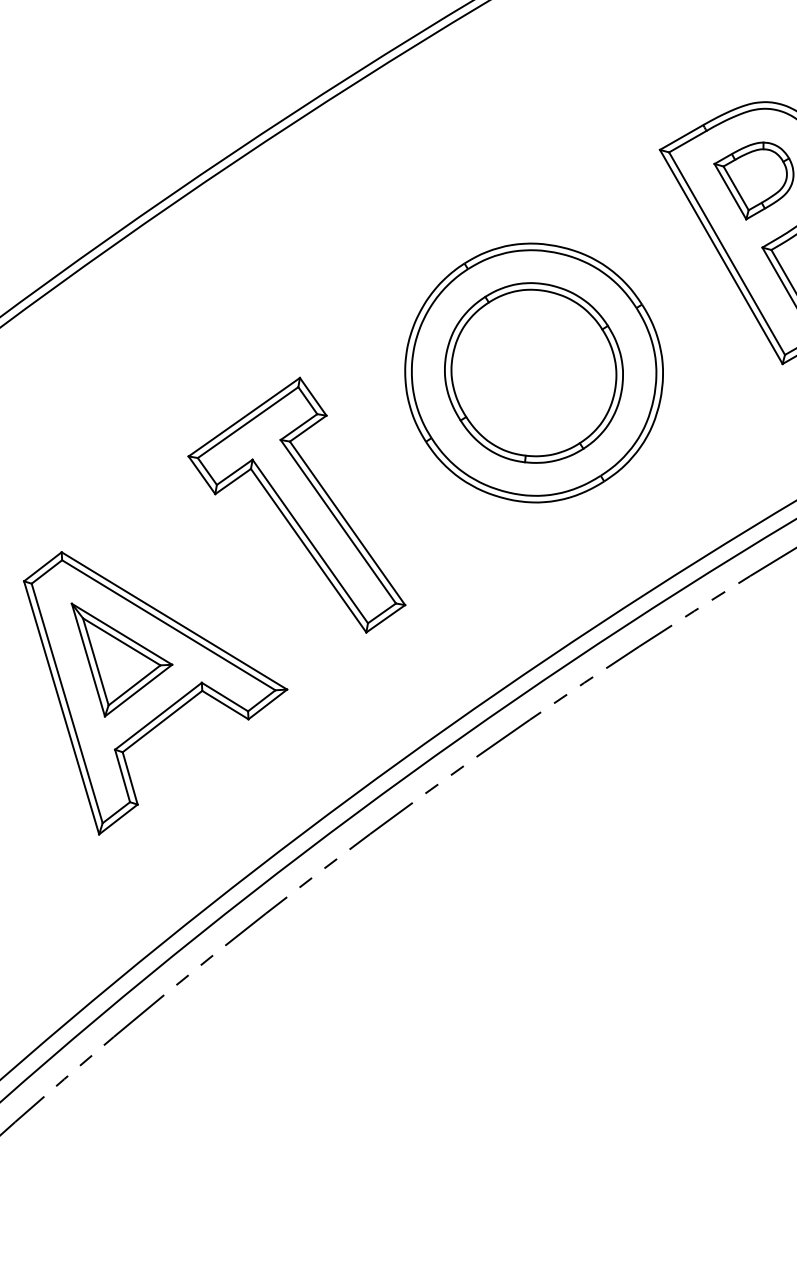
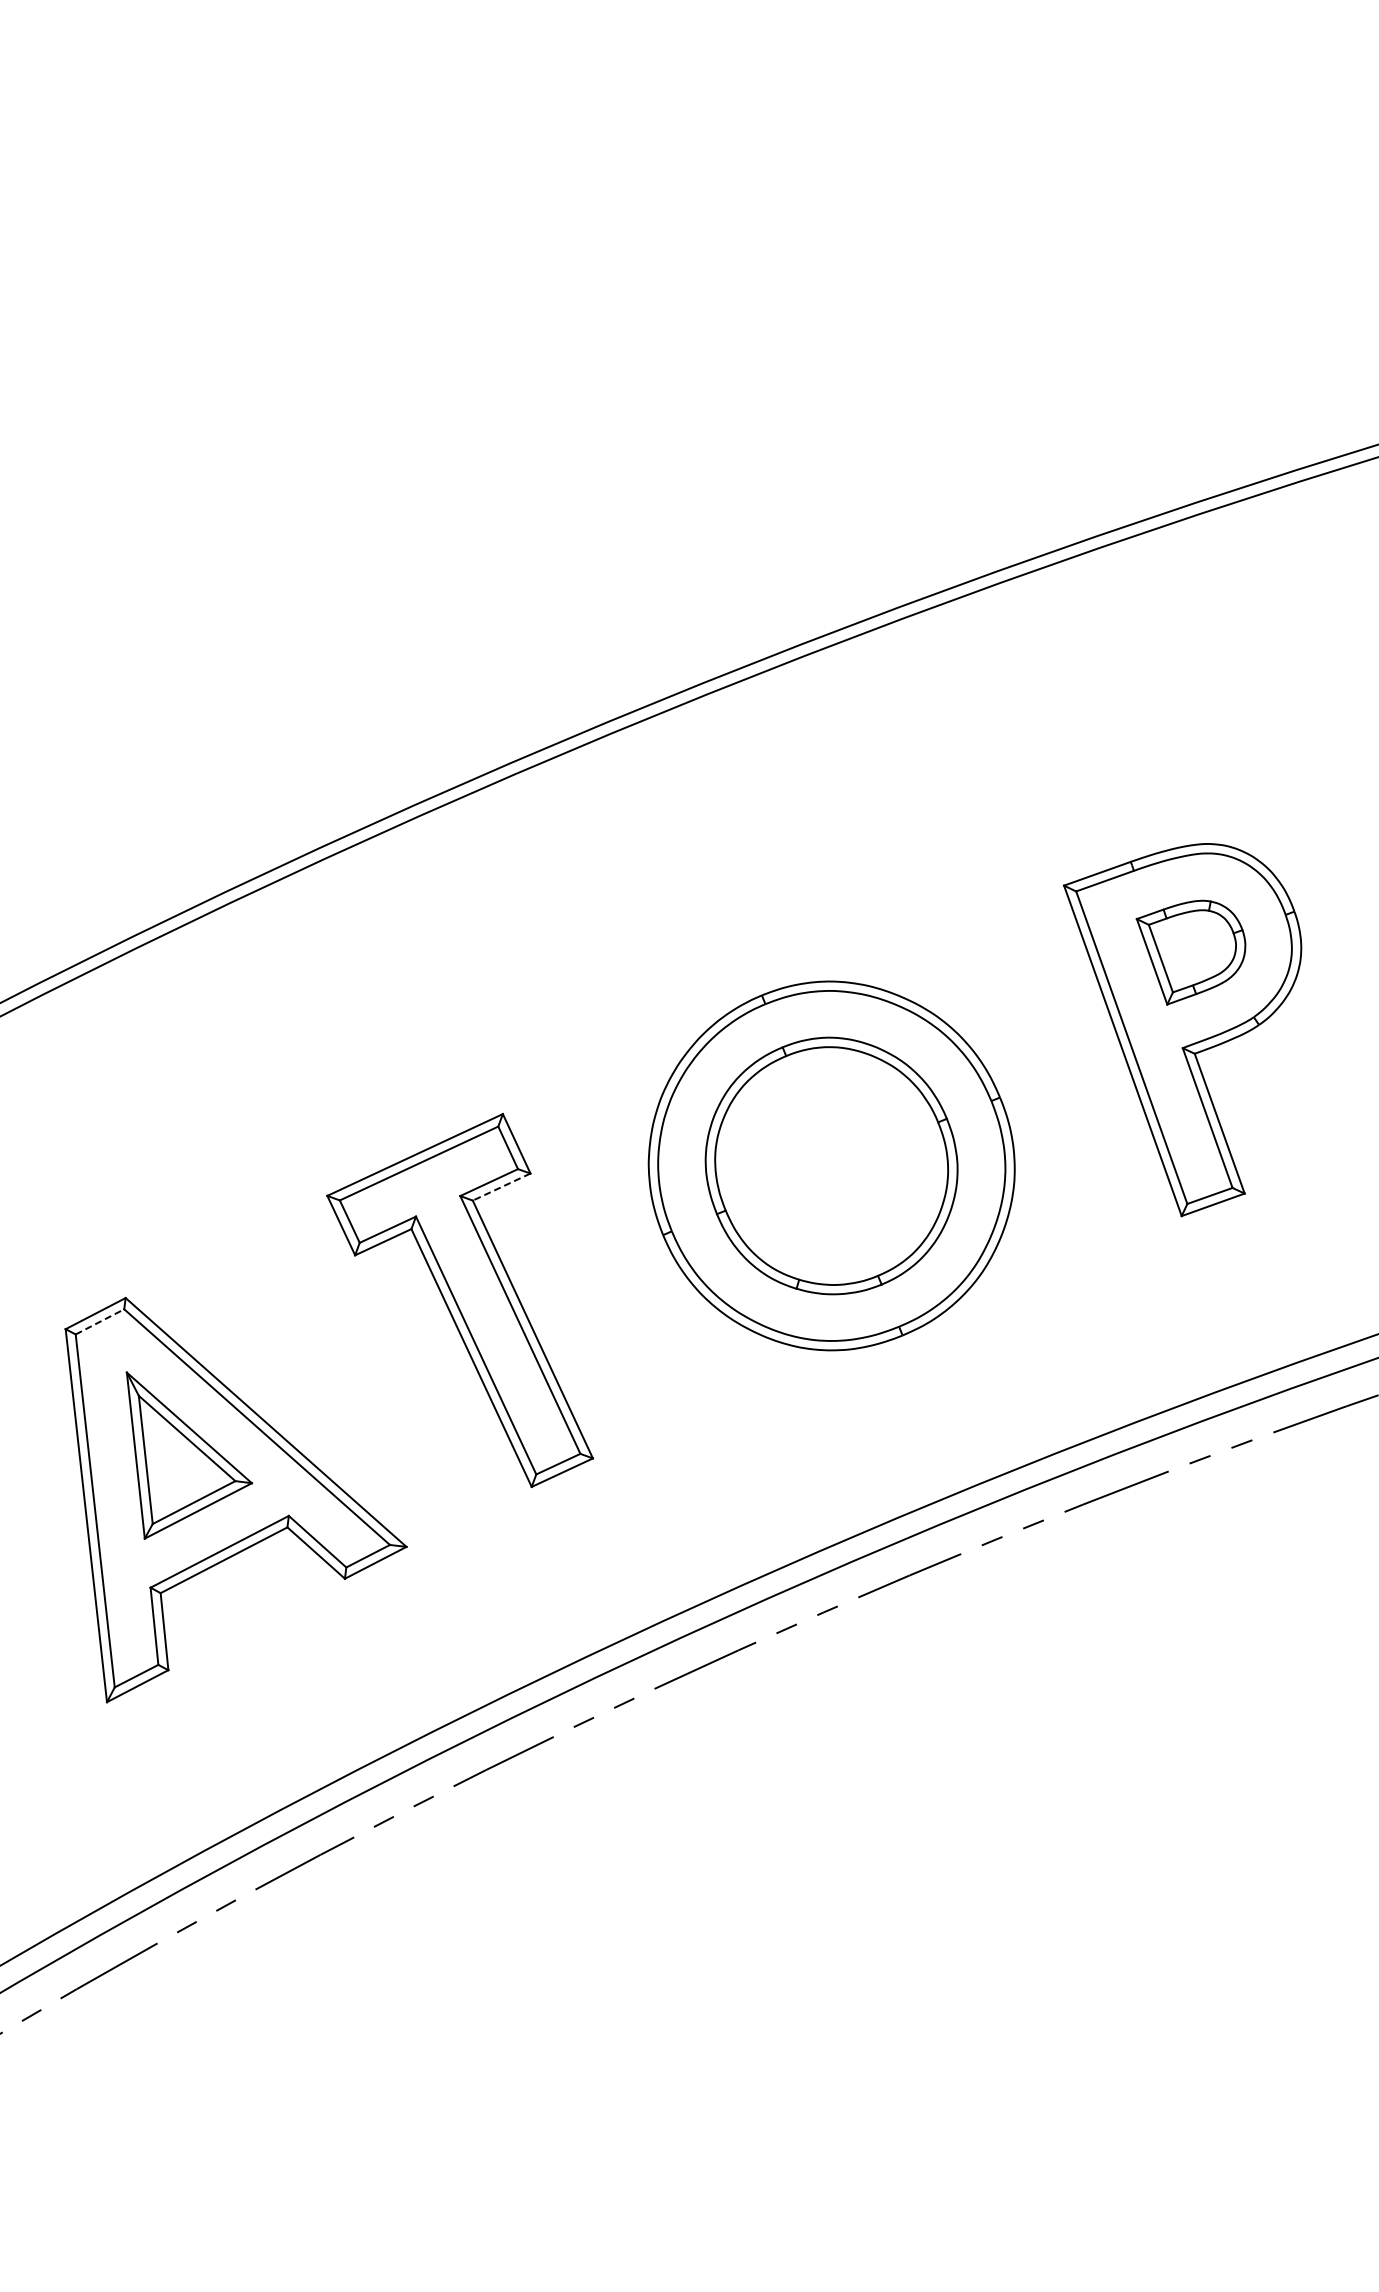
line: (308, 428) -> (501, 1187), solid -> dashed
line: (47, 571) -> (100, 1321), solid -> dashed

